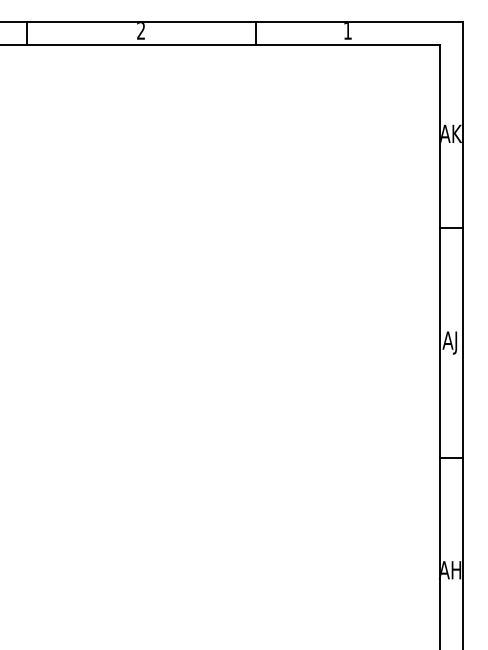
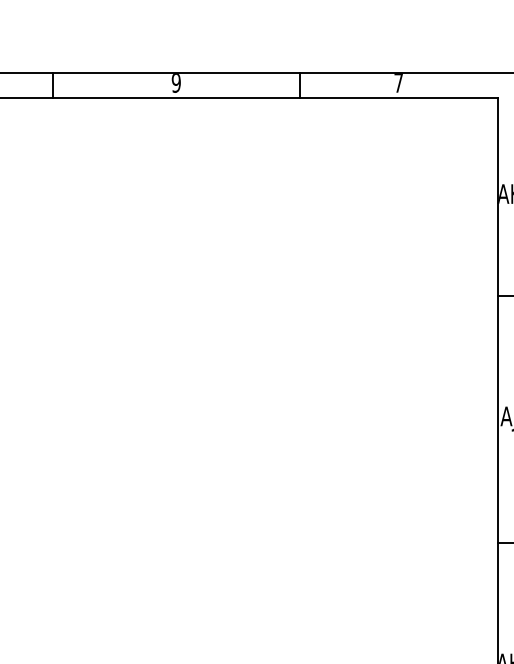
text: (141, 31) -> (176, 83), 2 -> 9
text: (347, 31) -> (398, 83), 1 -> 7

